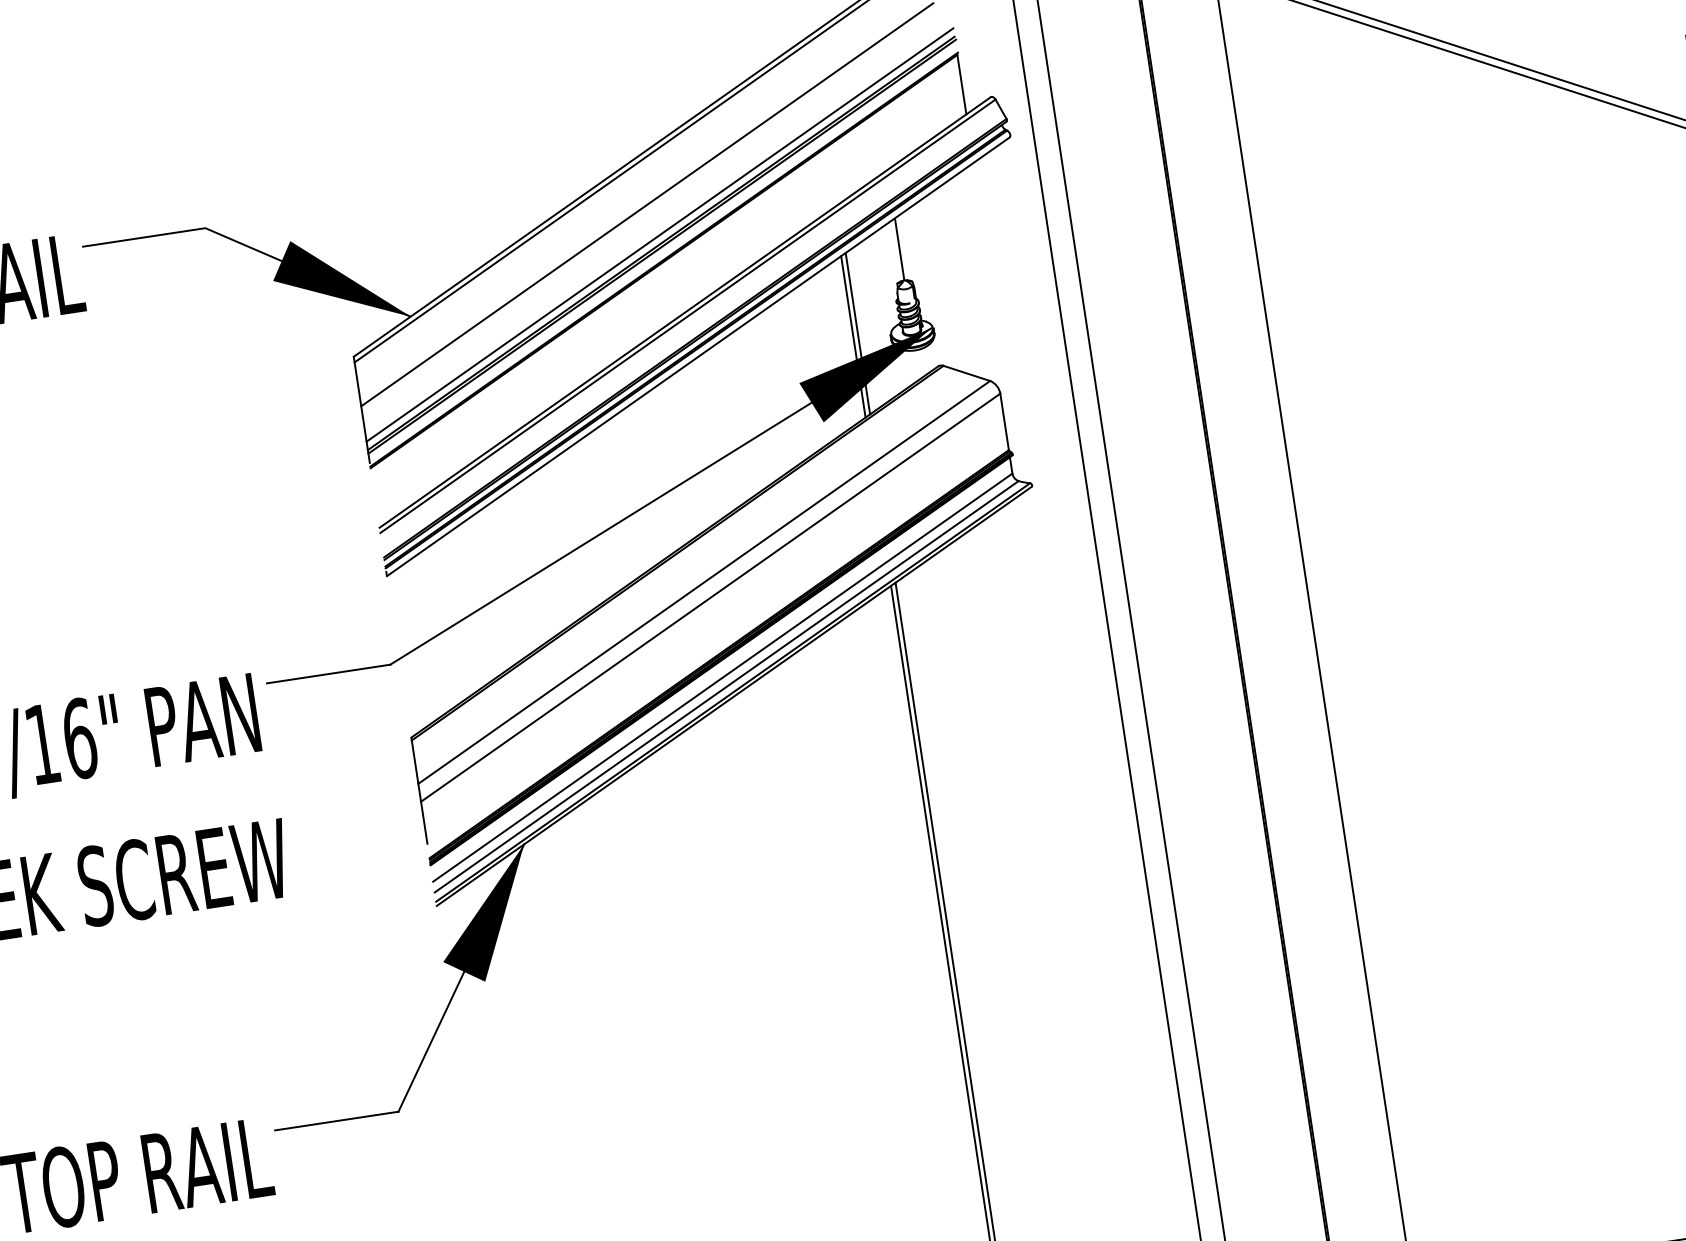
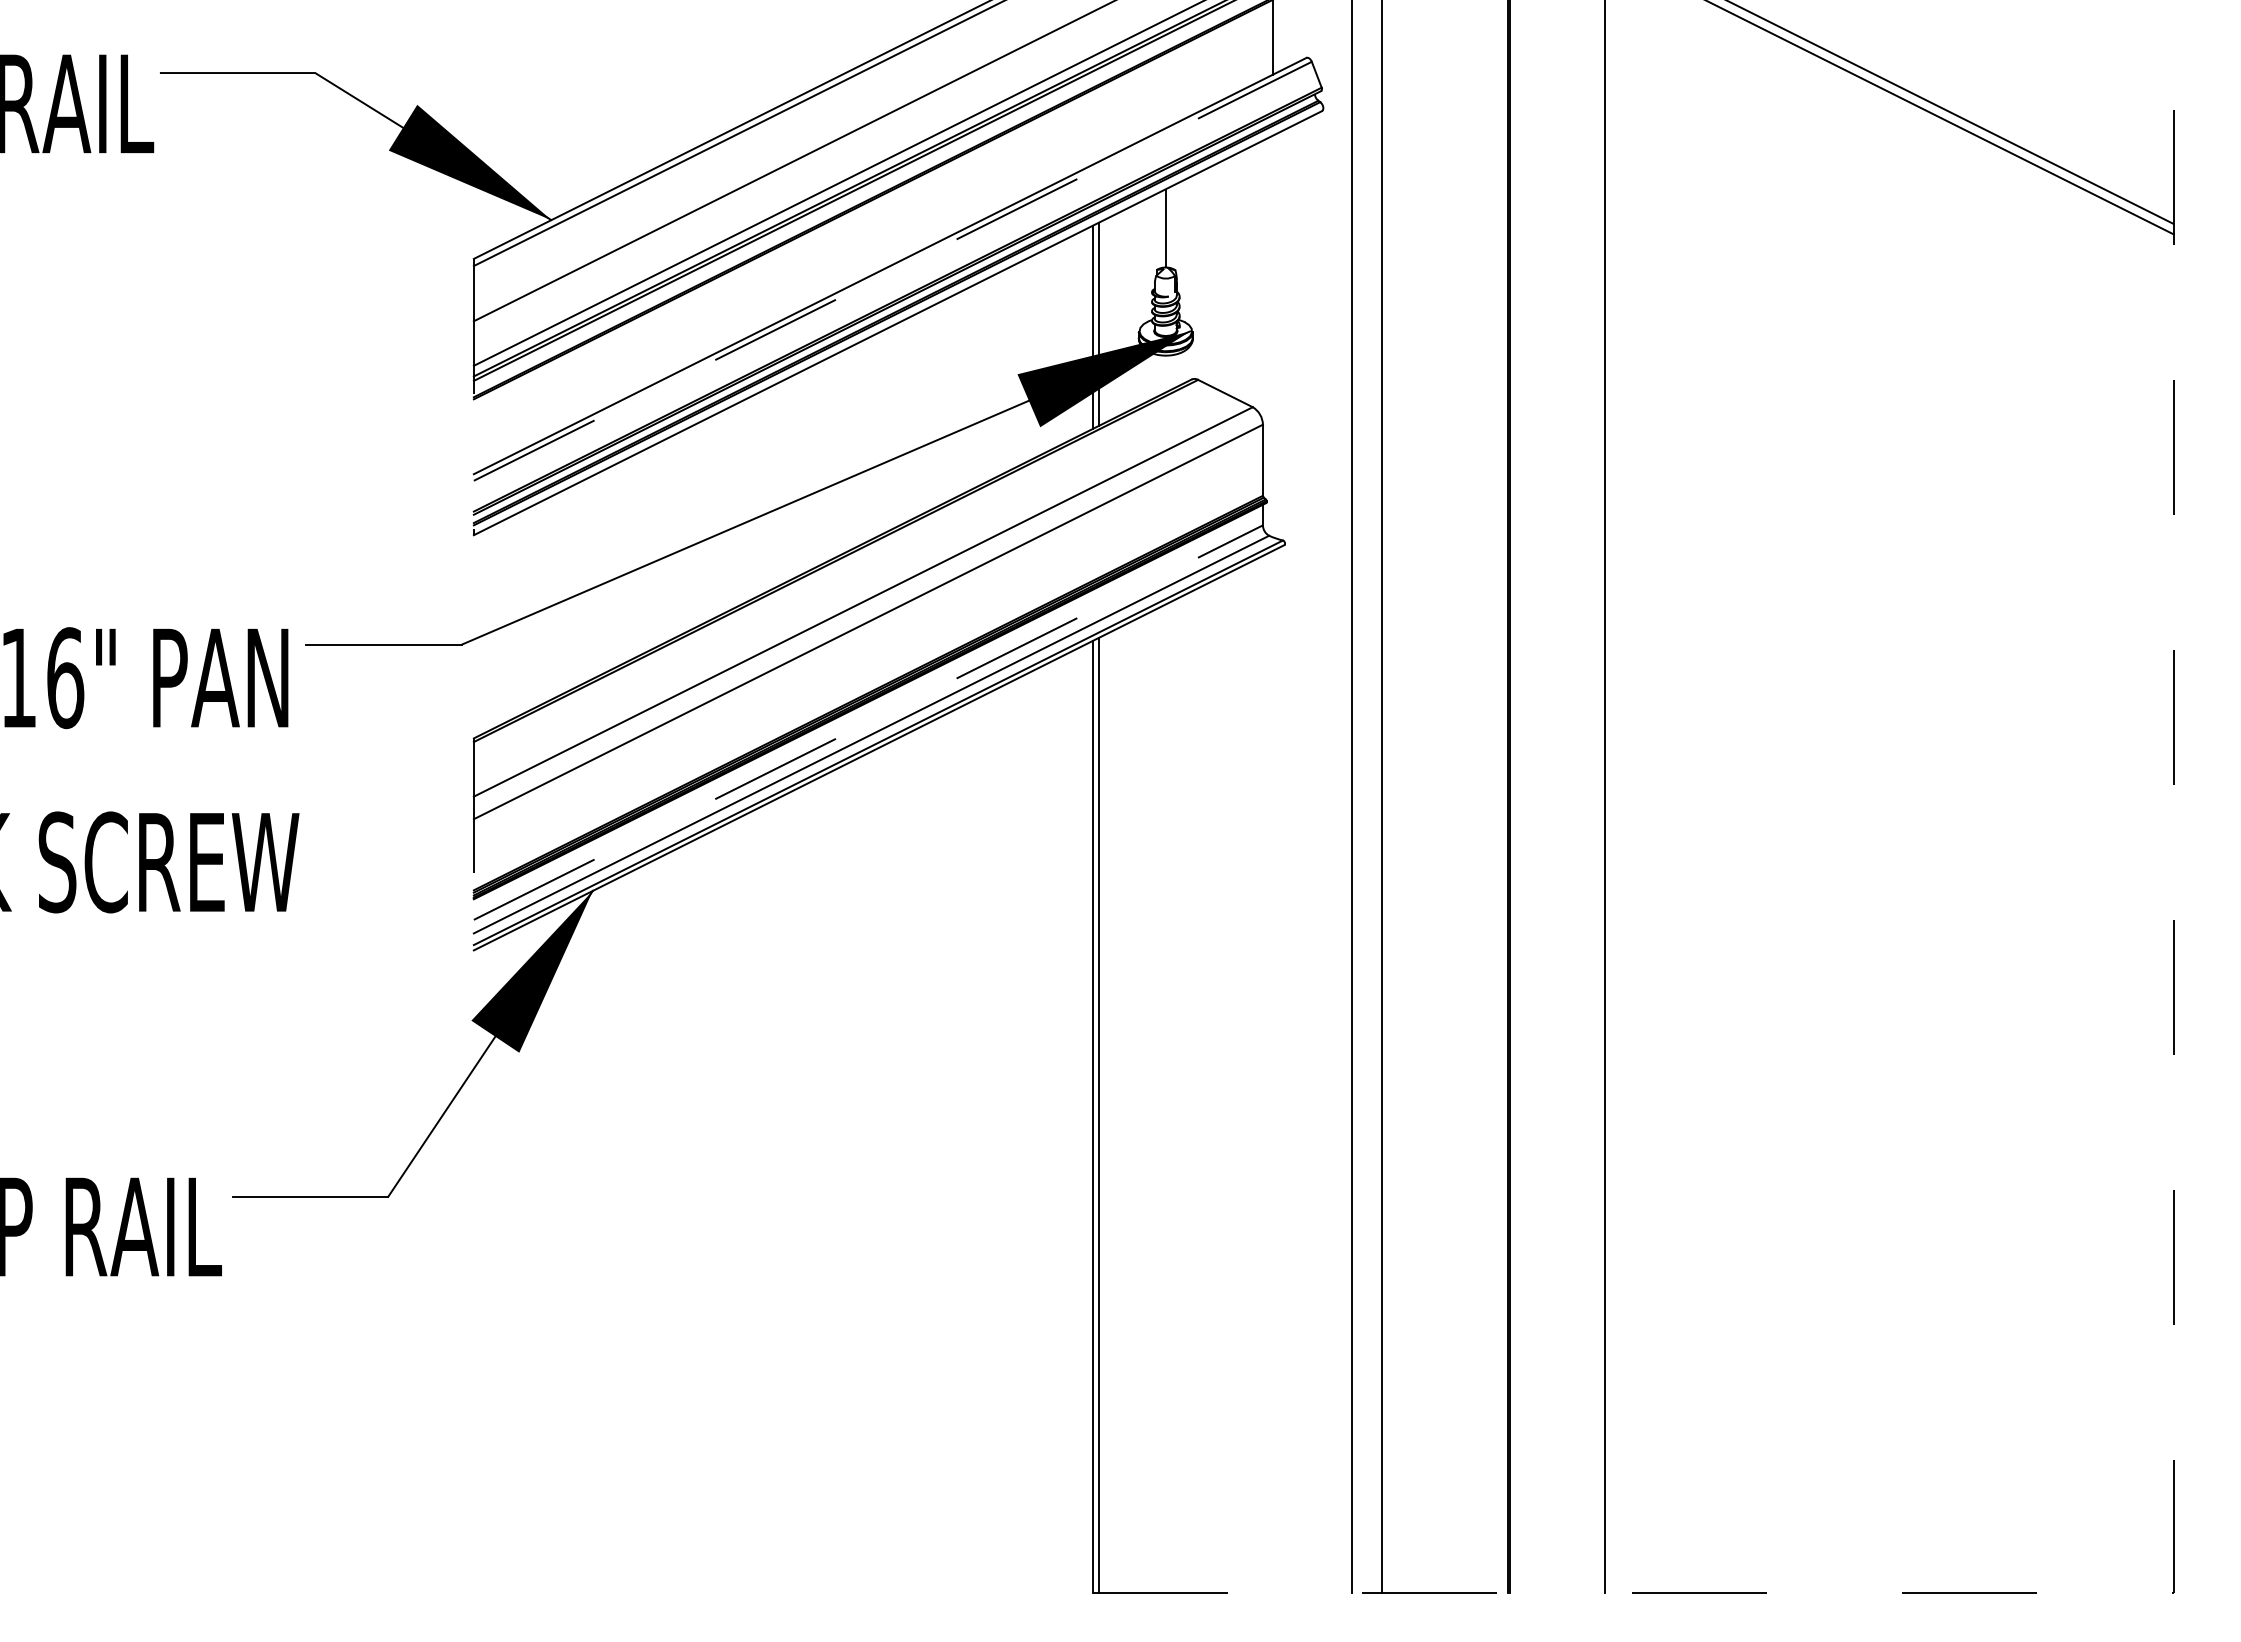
line: (688, 316) -> (893, 271), solid -> dashed
line: (722, 677) -> (868, 722), solid -> dashed

